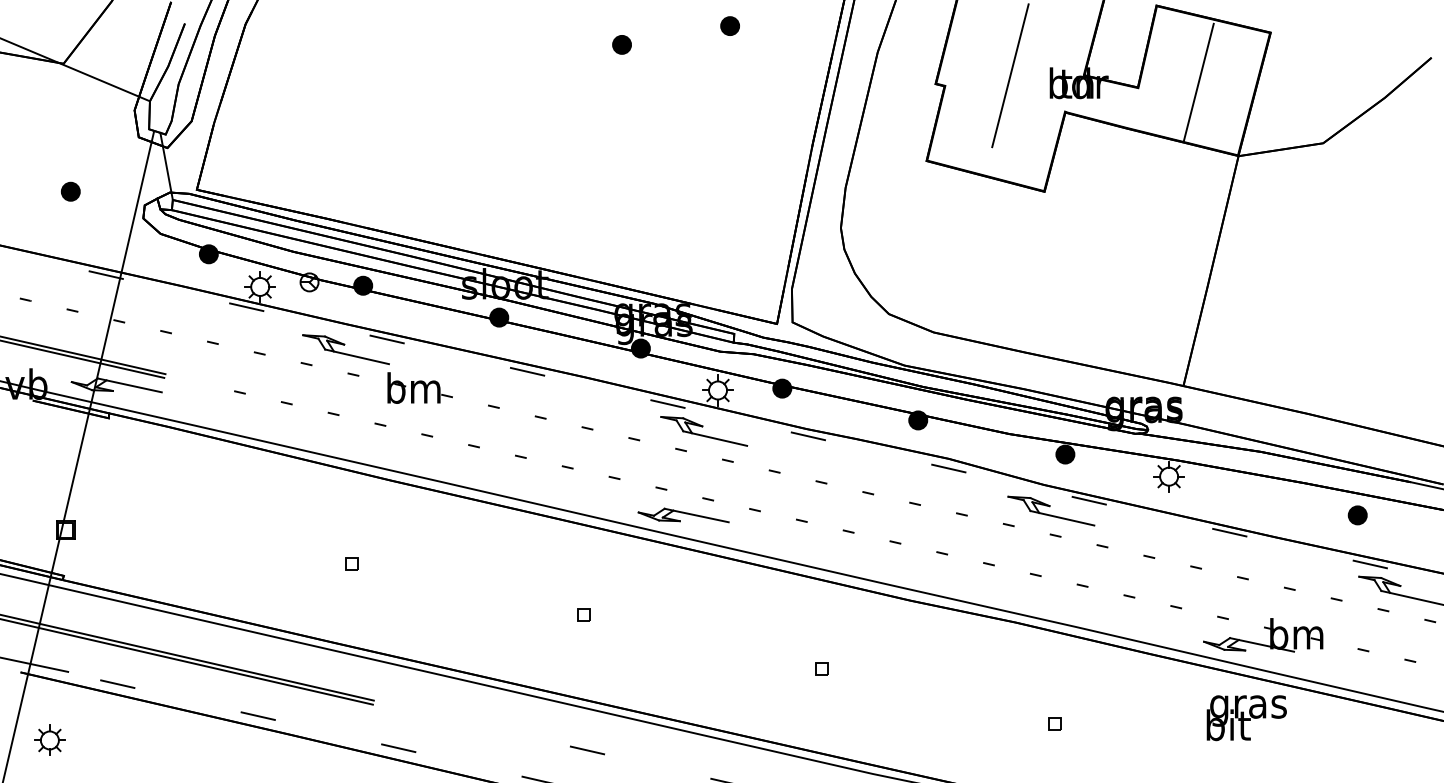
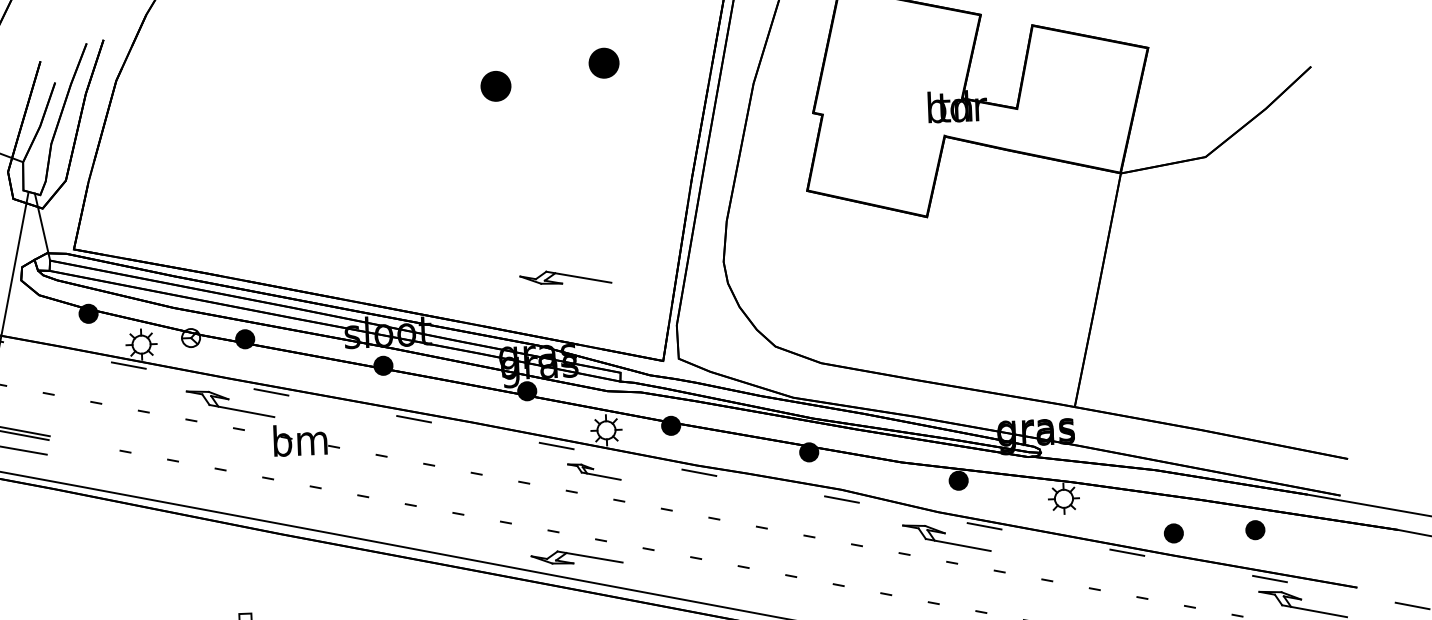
part: (729, 25) -> (603, 62), size x1.6
part: (621, 44) -> (495, 86), size x1.6
line: (1010, 75) -> (888, 101), removed
line: (1198, 82) -> (1077, 100), removed
part: (683, 237) -> (565, 277), added
part: (704, 431) -> (594, 472), size x0.6
part: (1276, 515) -> (1173, 533), added

